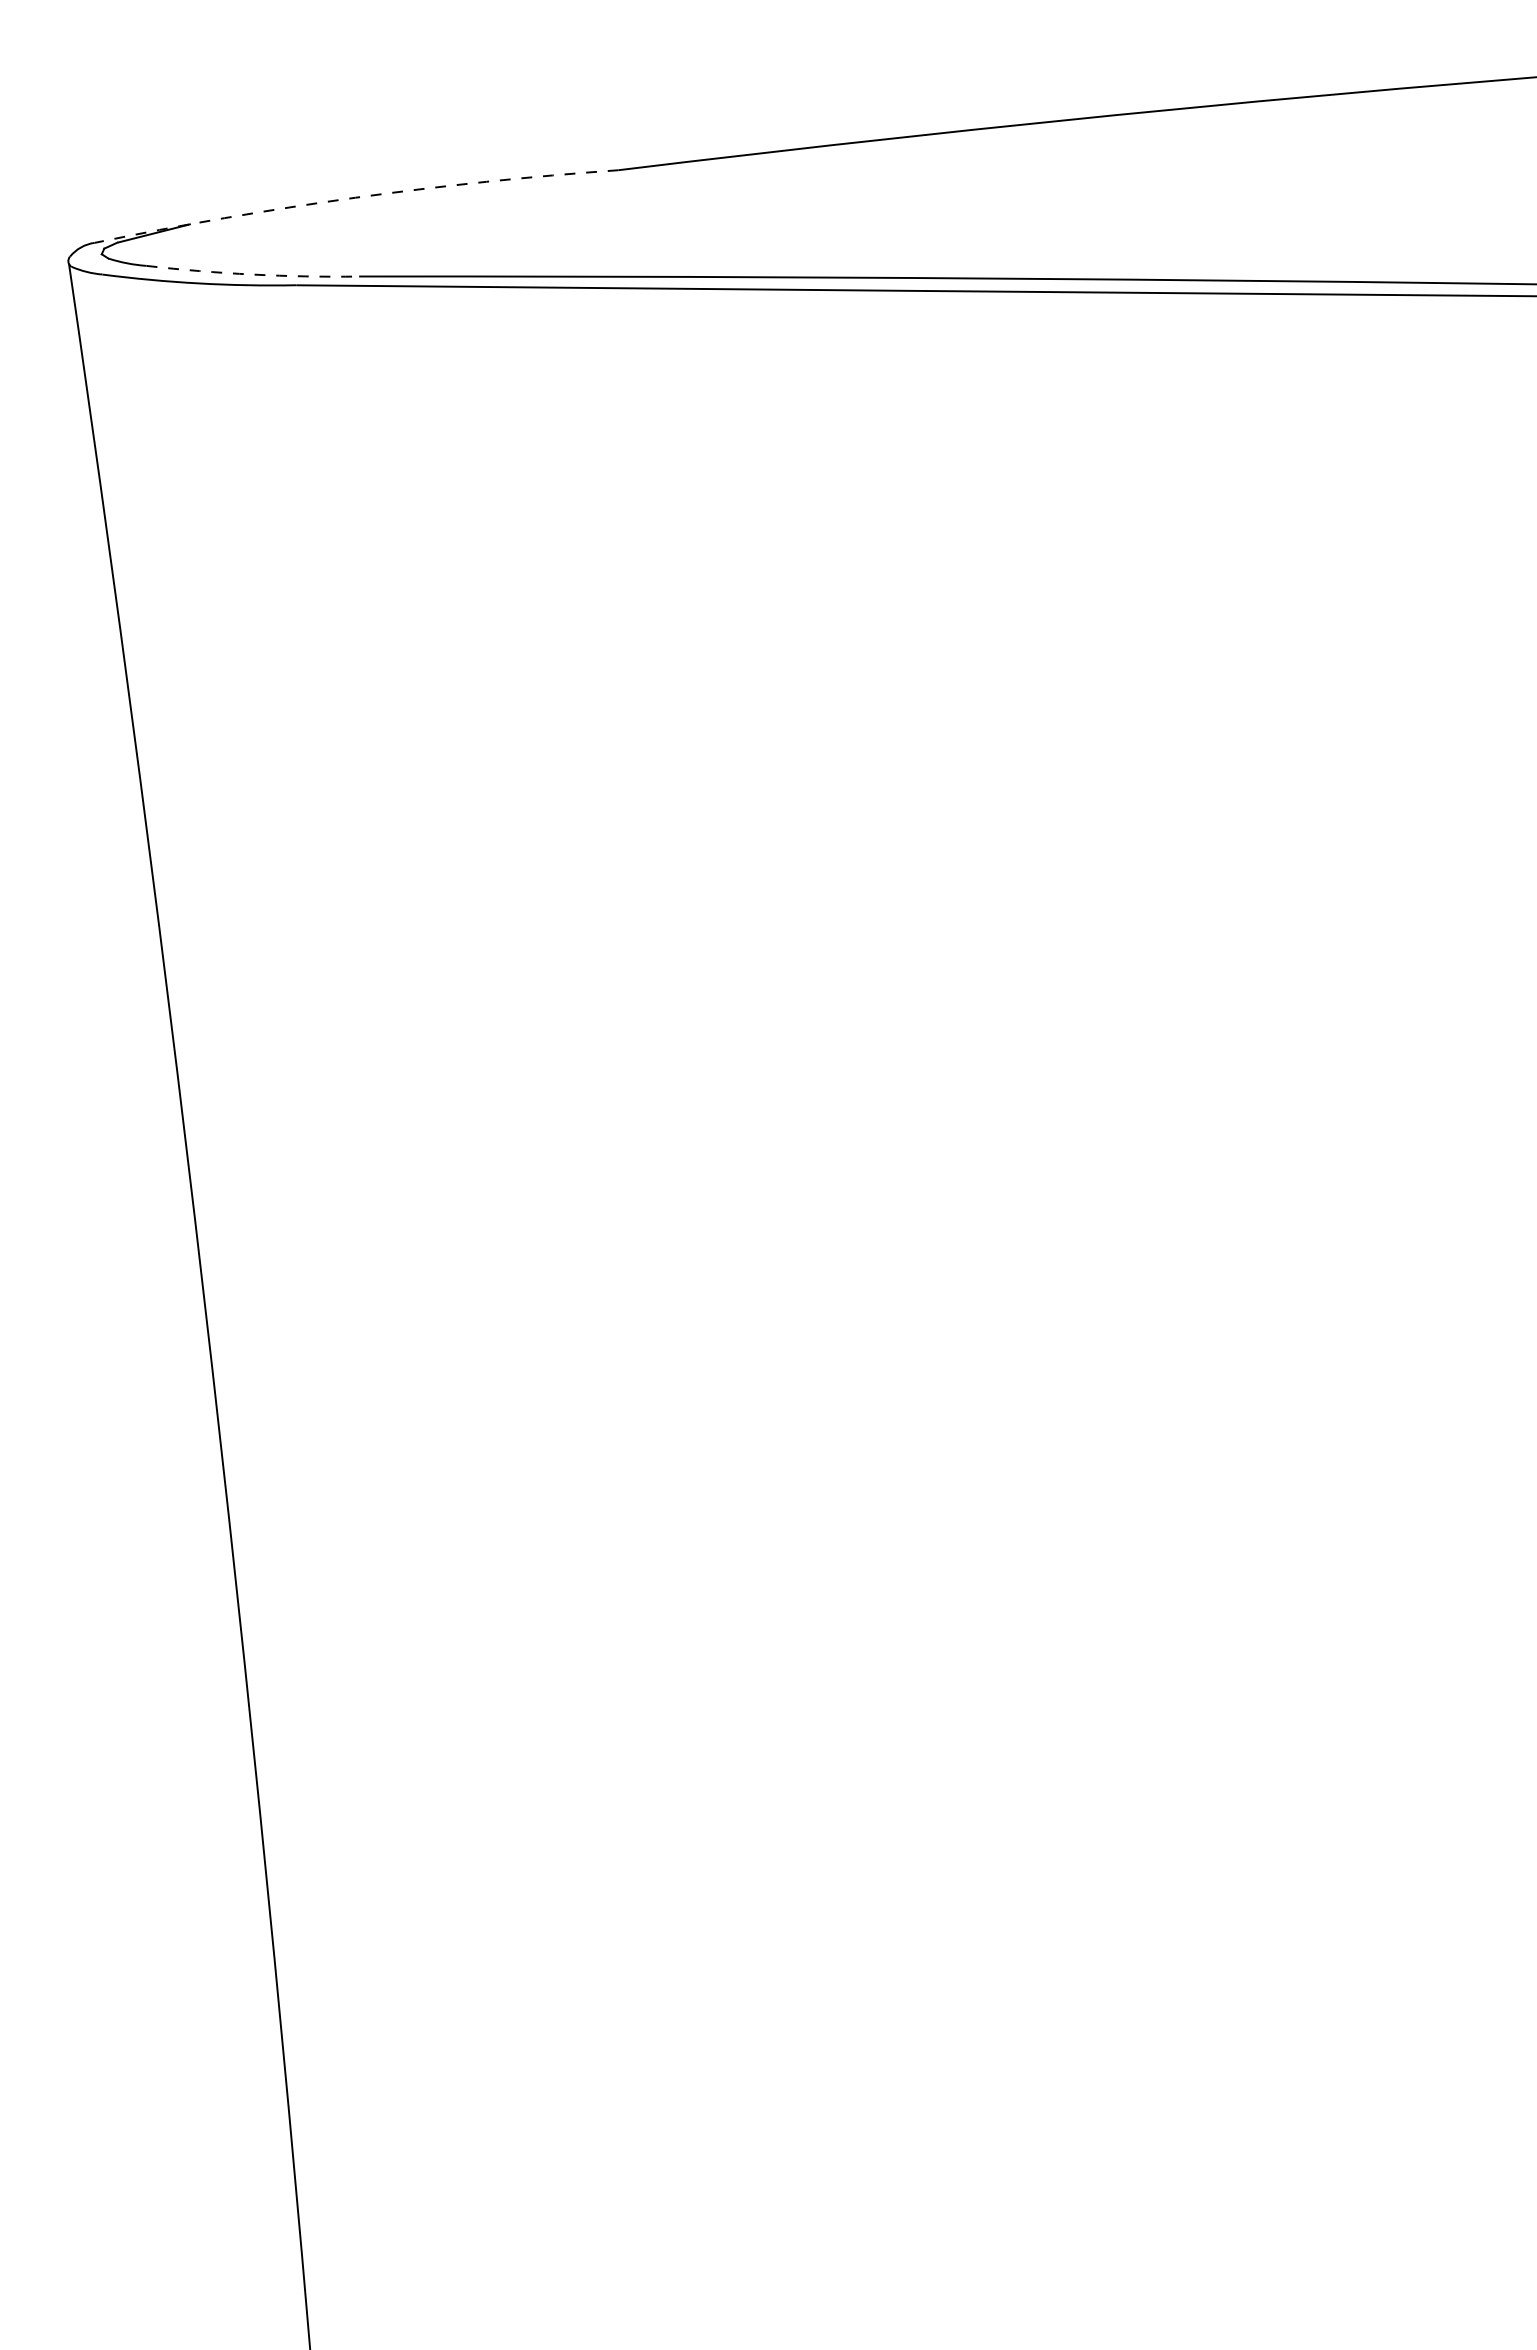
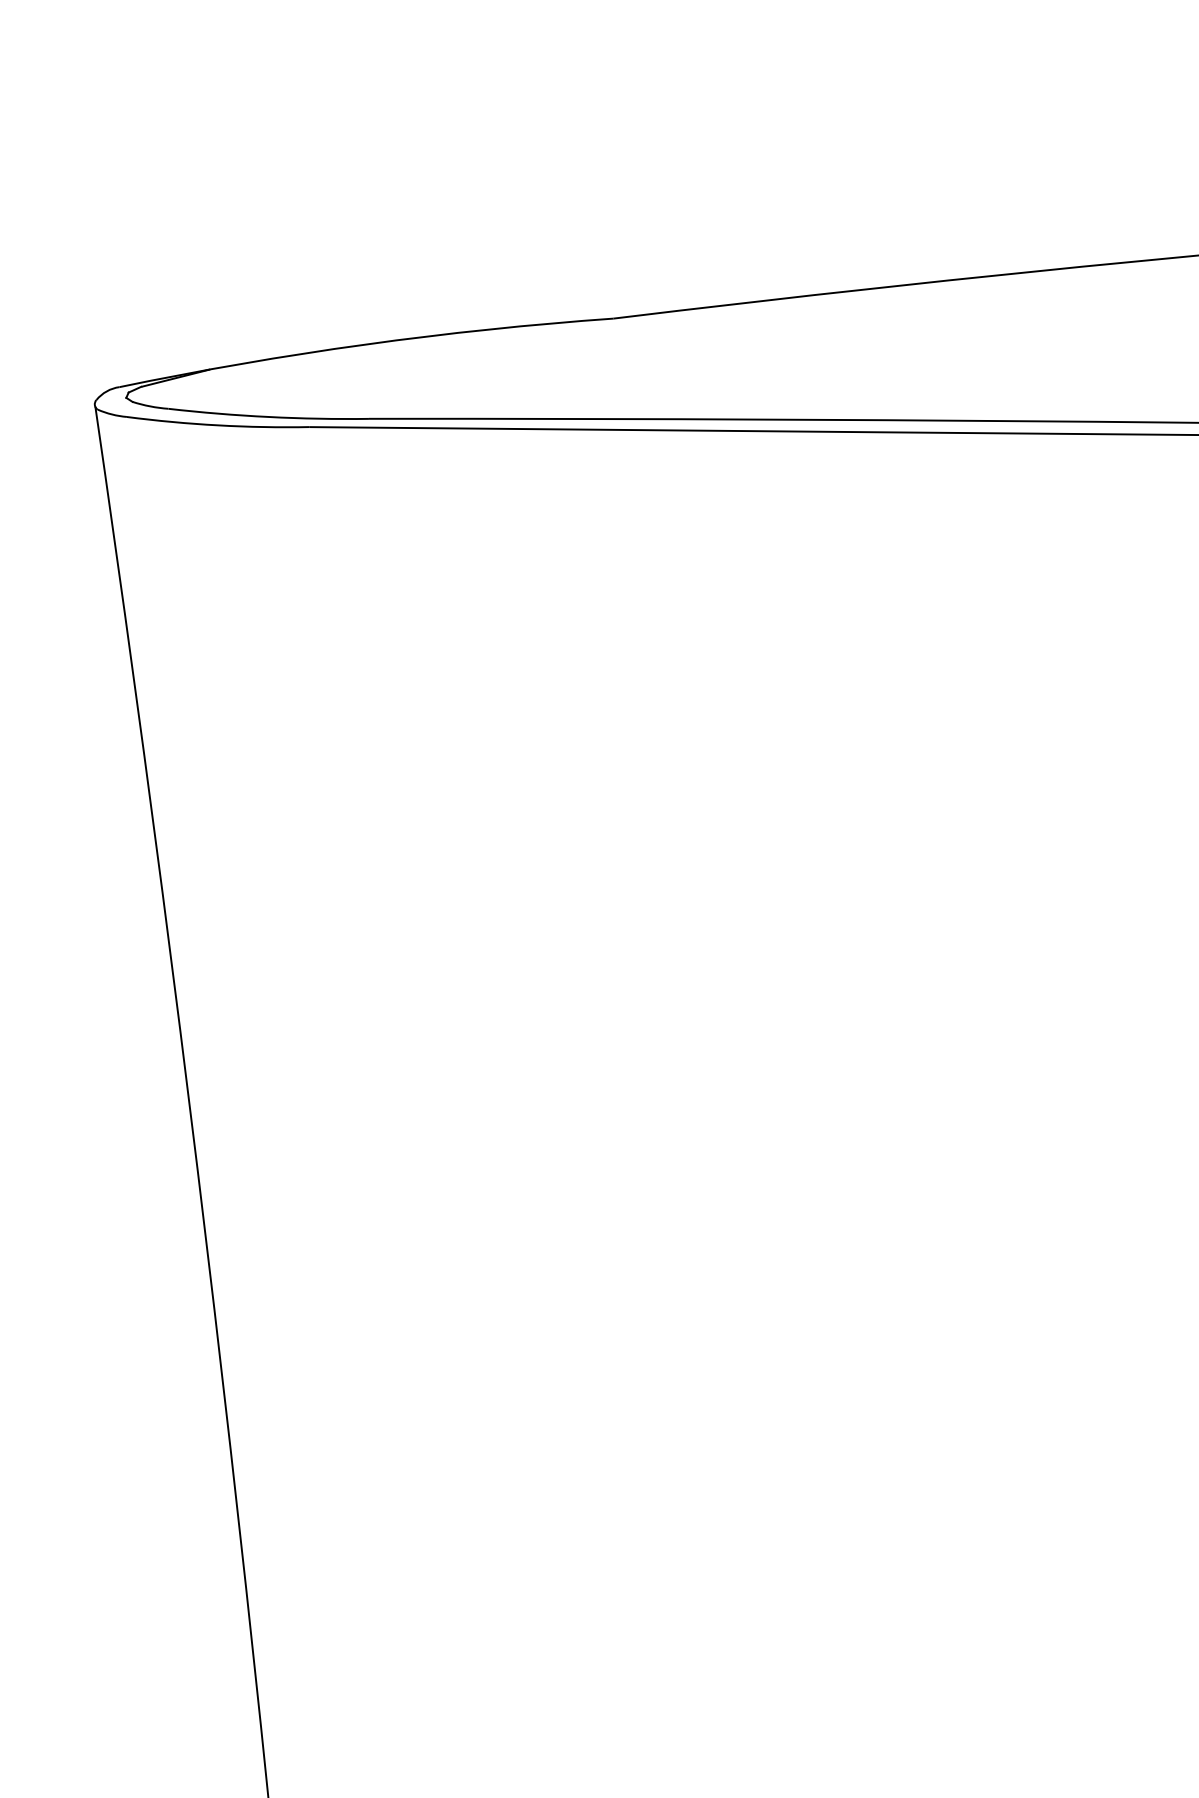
arc: (355, 197) -> (365, 344), dashed -> solid
arc: (252, 274) -> (268, 416), dashed -> solid

